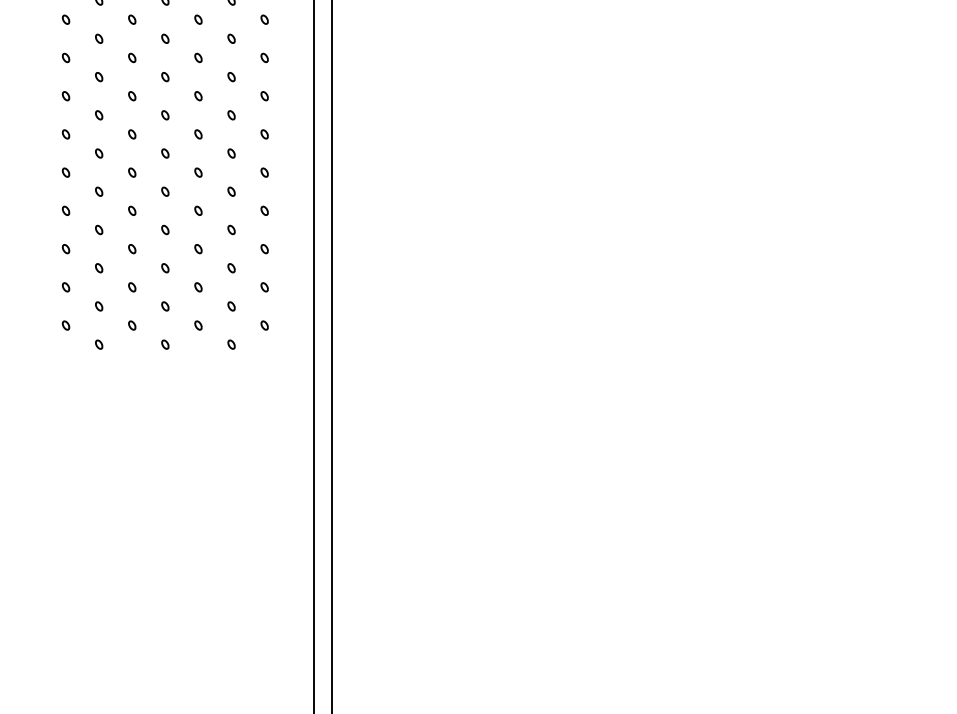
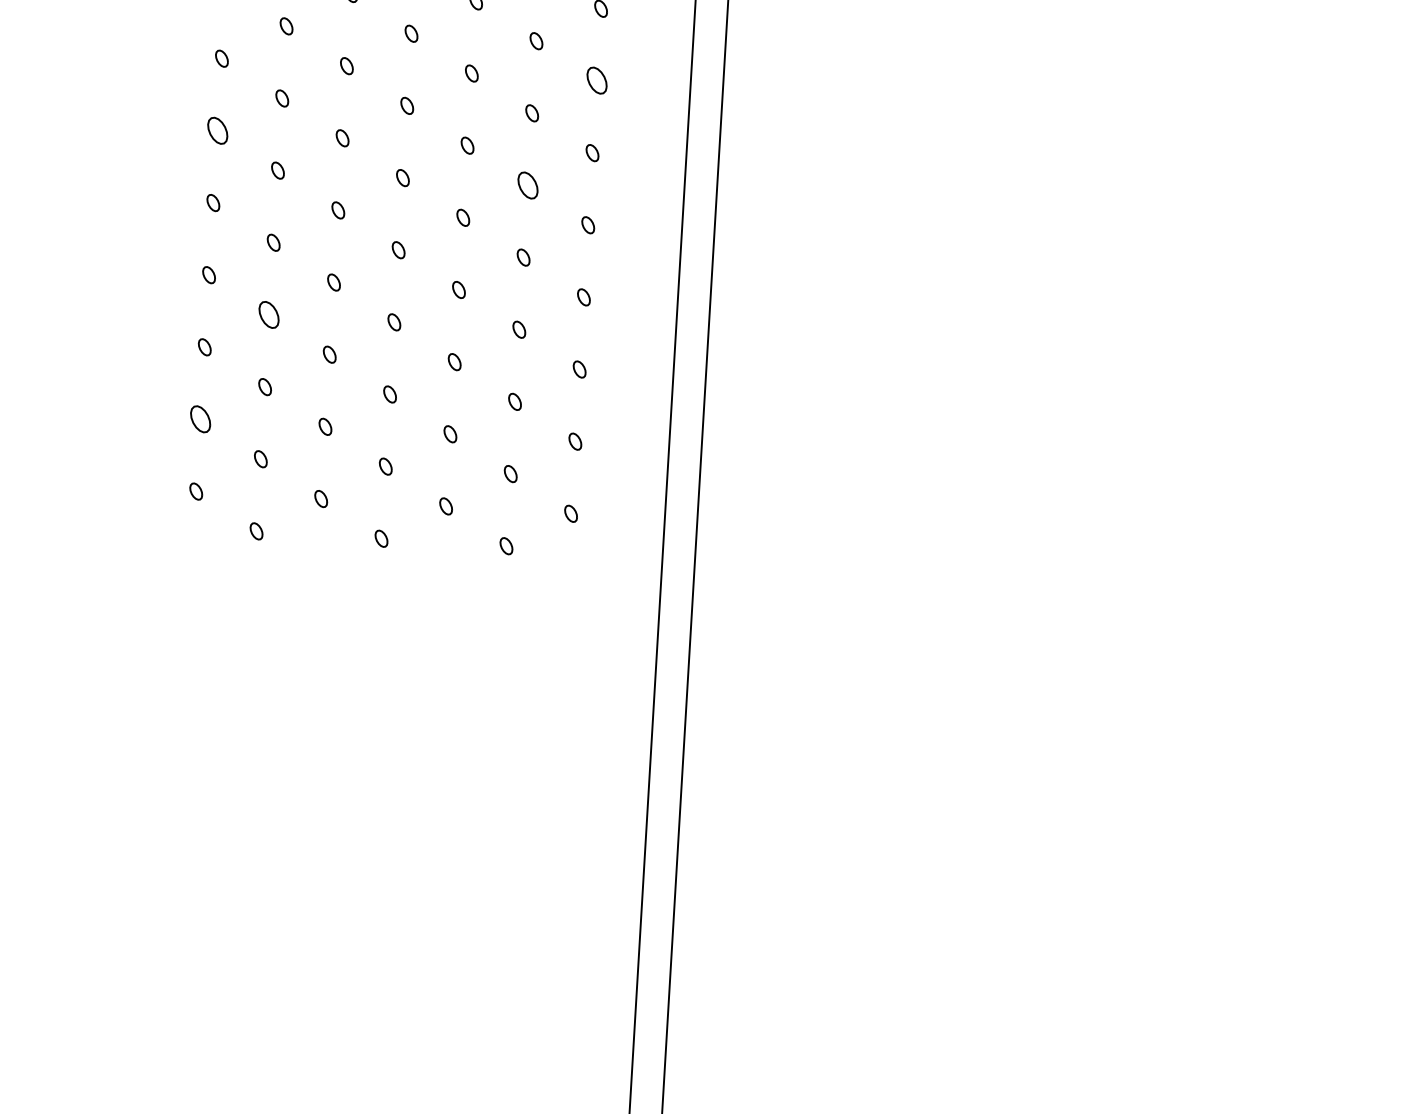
part: (264, 96) -> (596, 81), size x1.6
part: (65, 134) -> (216, 130), size x1.6
part: (231, 153) -> (527, 185), size x1.6
part: (99, 229) -> (270, 314), size x1.6
part: (65, 287) -> (199, 419), size x1.6

